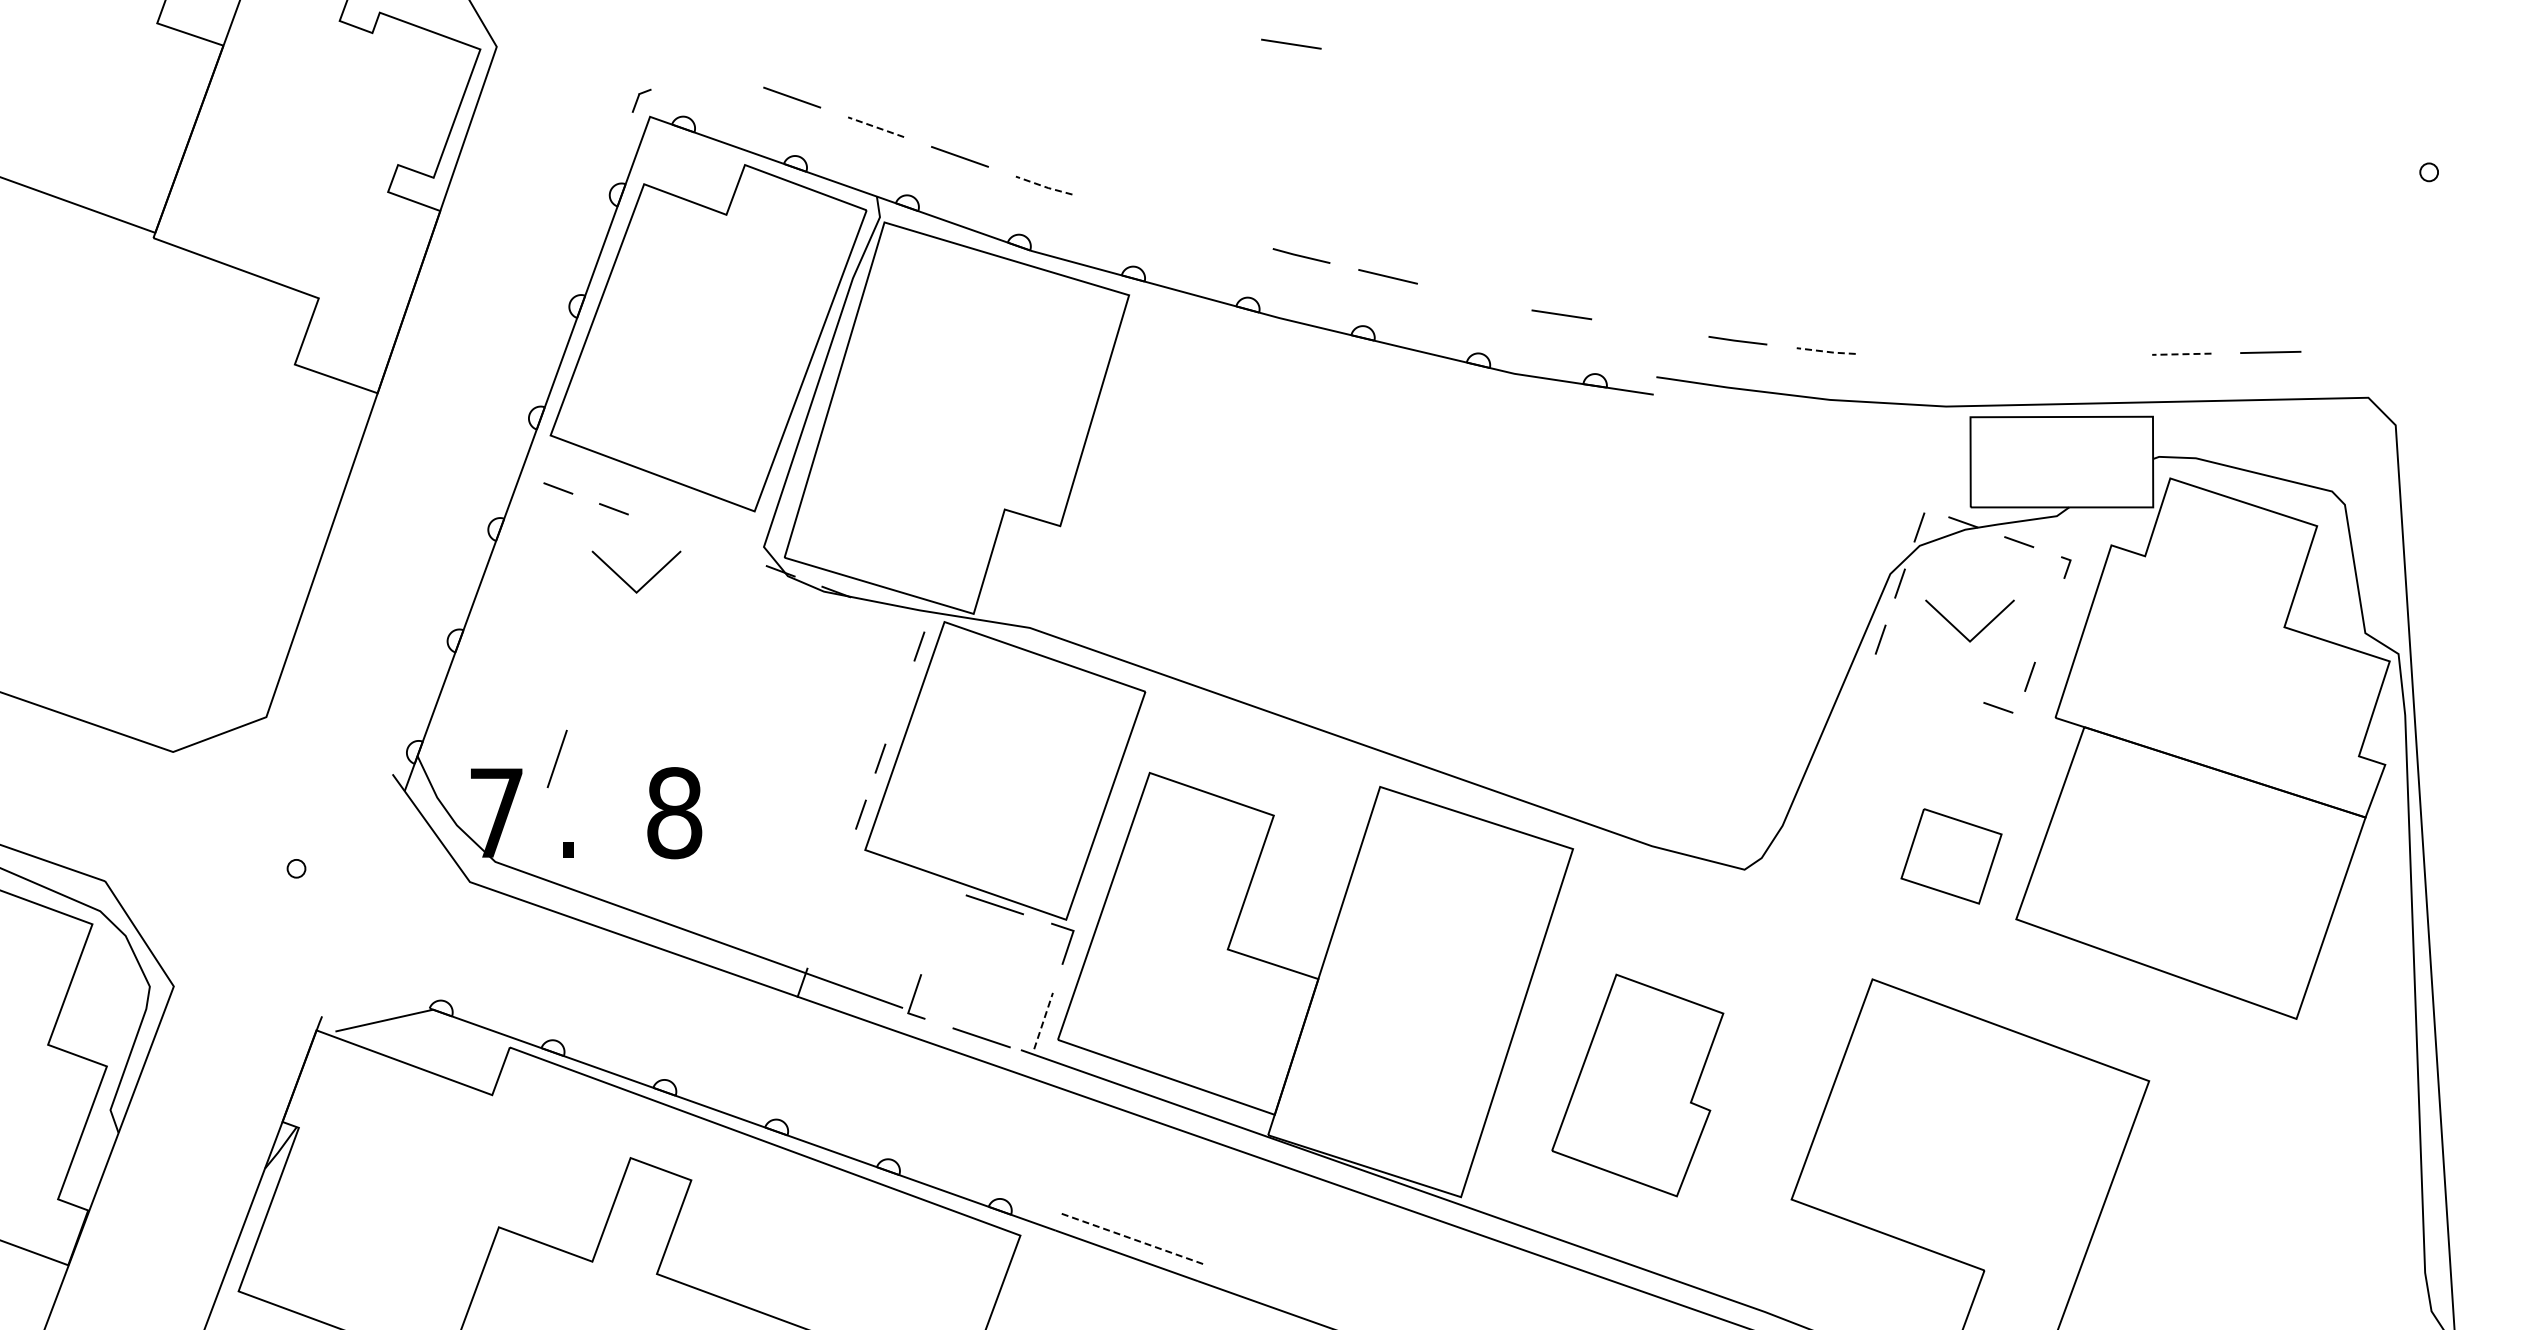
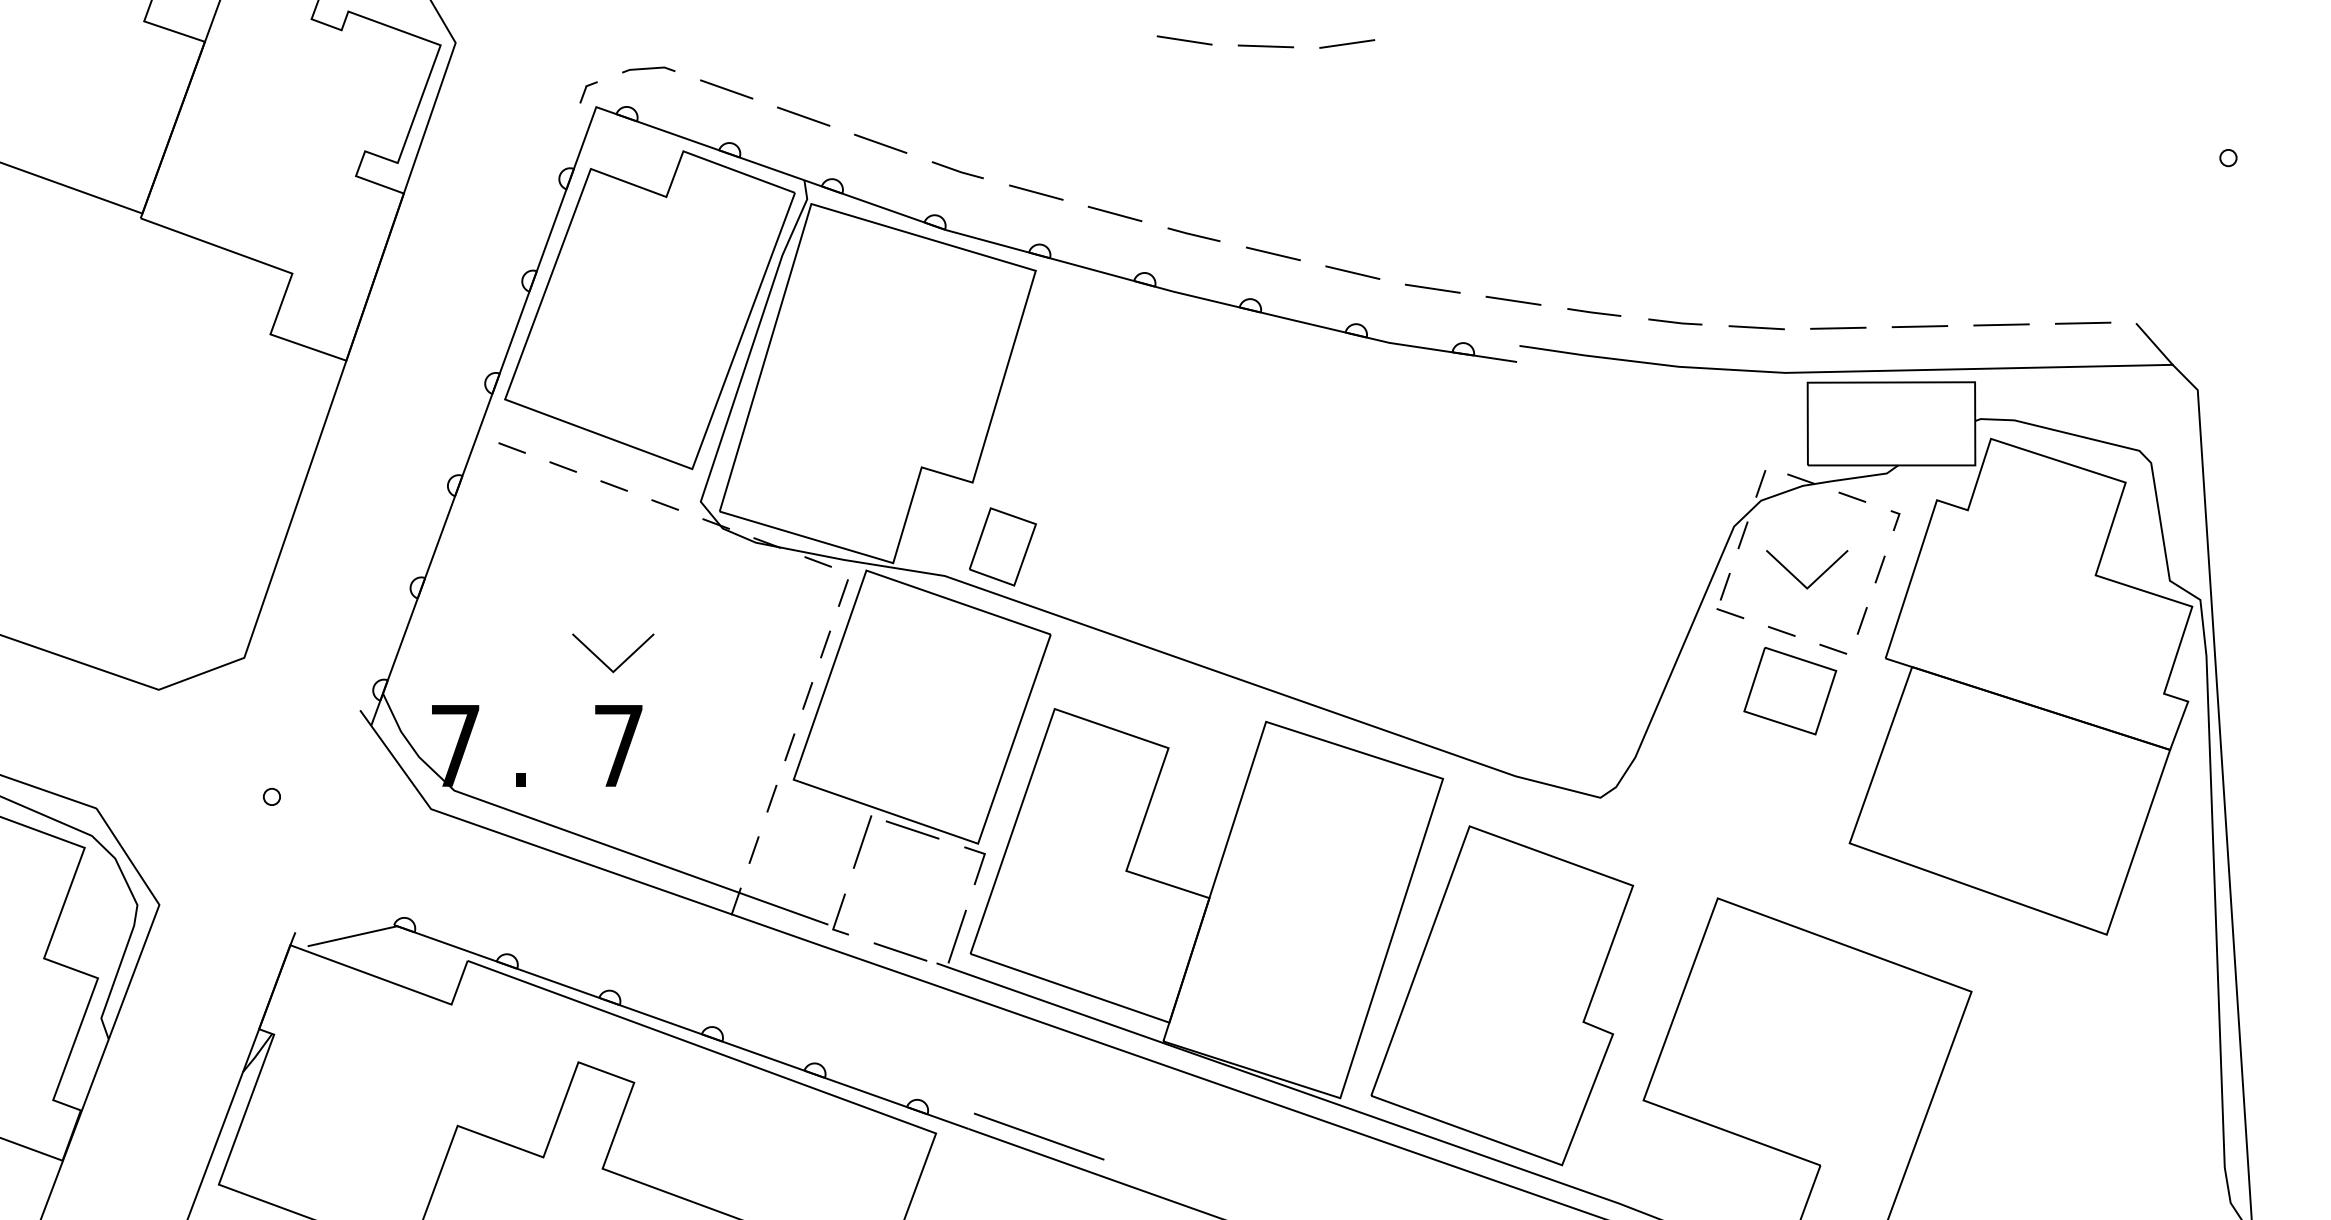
line: (1468, 47) -> (1347, 43), added
line: (1379, 50) -> (1265, 46), added
line: (707, 75) -> (649, 69), added
line: (876, 127) -> (804, 116), dashed -> solid
line: (1044, 186) -> (958, 171), dashed -> solid
line: (1129, 209) -> (1036, 192), added
line: (1215, 233) -> (1115, 214), added
line: (1474, 297) -> (1352, 272), added
line: (1649, 327) -> (1513, 300), added
line: (1826, 351) -> (1675, 322), dashed -> solid
line: (2181, 354) -> (2001, 325), dashed -> solid
line: (2092, 355) -> (1919, 326), added
line: (1914, 356) -> (1756, 326), added
line: (2003, 357) -> (1837, 327), added
line: (2348, 375) -> (2154, 344), added
line: (669, 529) -> (614, 485), added
line: (725, 550) -> (665, 504), added
line: (626, 581) -> (604, 661), moved
part: (1093, 596) -> (1003, 547), added
line: (891, 612) -> (817, 561), added
line: (2049, 620) -> (1880, 569), added
line: (1886, 668) -> (1730, 613), added
line: (1942, 688) -> (1781, 631), added
line: (899, 702) -> (825, 644), added
line: (556, 758) -> (861, 841), moved
text: (674, 813) -> (618, 746), 8 -> 7
part: (1951, 856) -> (1790, 691), moved
line: (841, 870) -> (771, 798), added
line: (821, 926) -> (753, 849), added
line: (1043, 1021) -> (957, 937), dashed -> solid
part: (1637, 1085) -> (1502, 995), size x1.67
line: (1133, 1239) -> (1039, 1137), dashed -> solid

